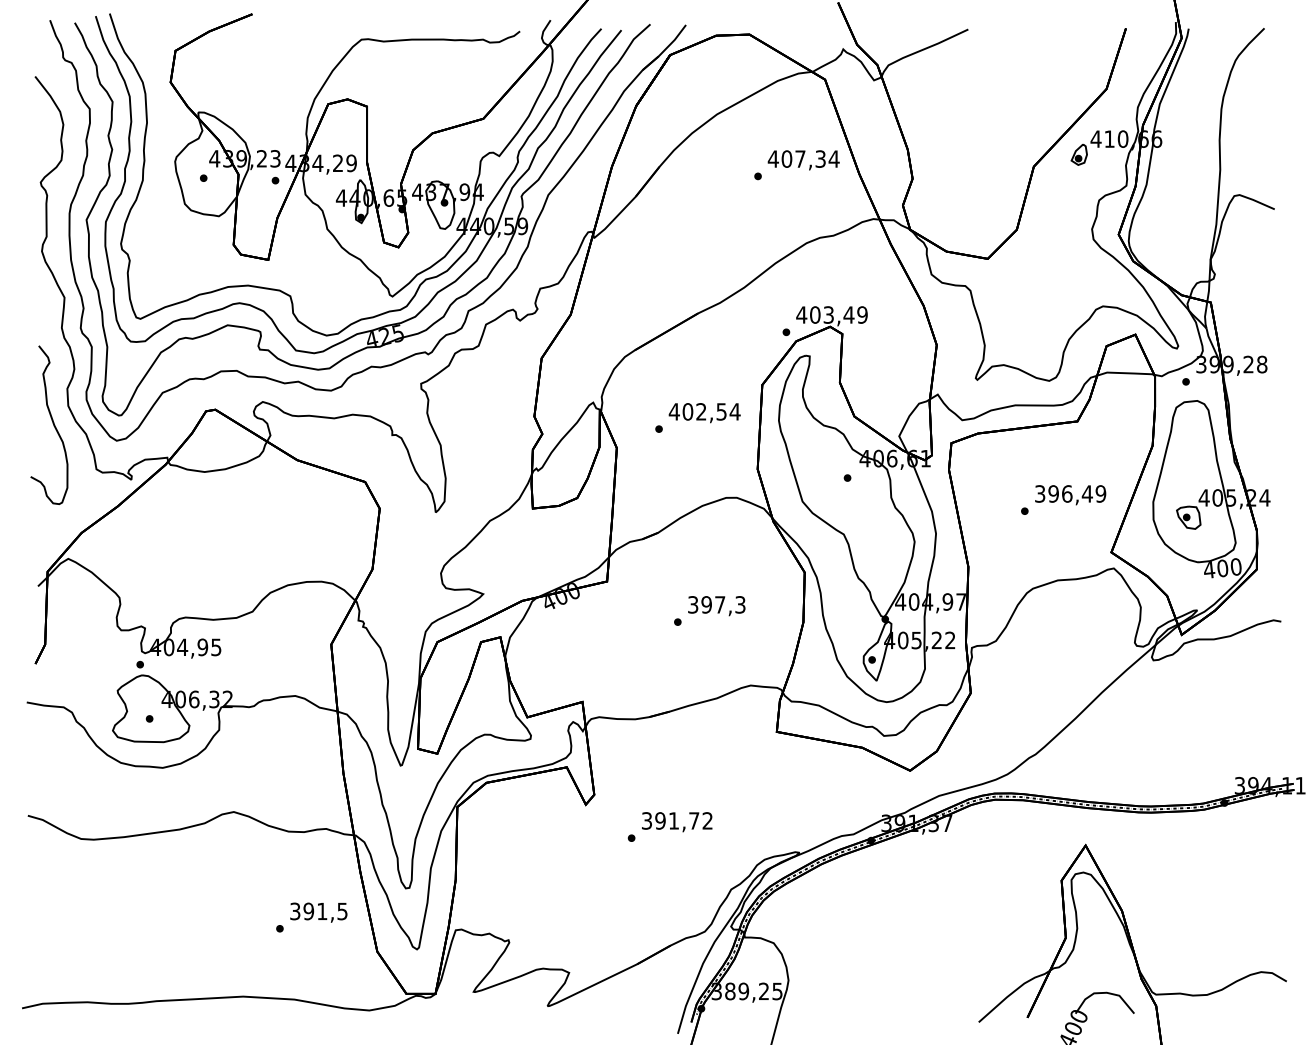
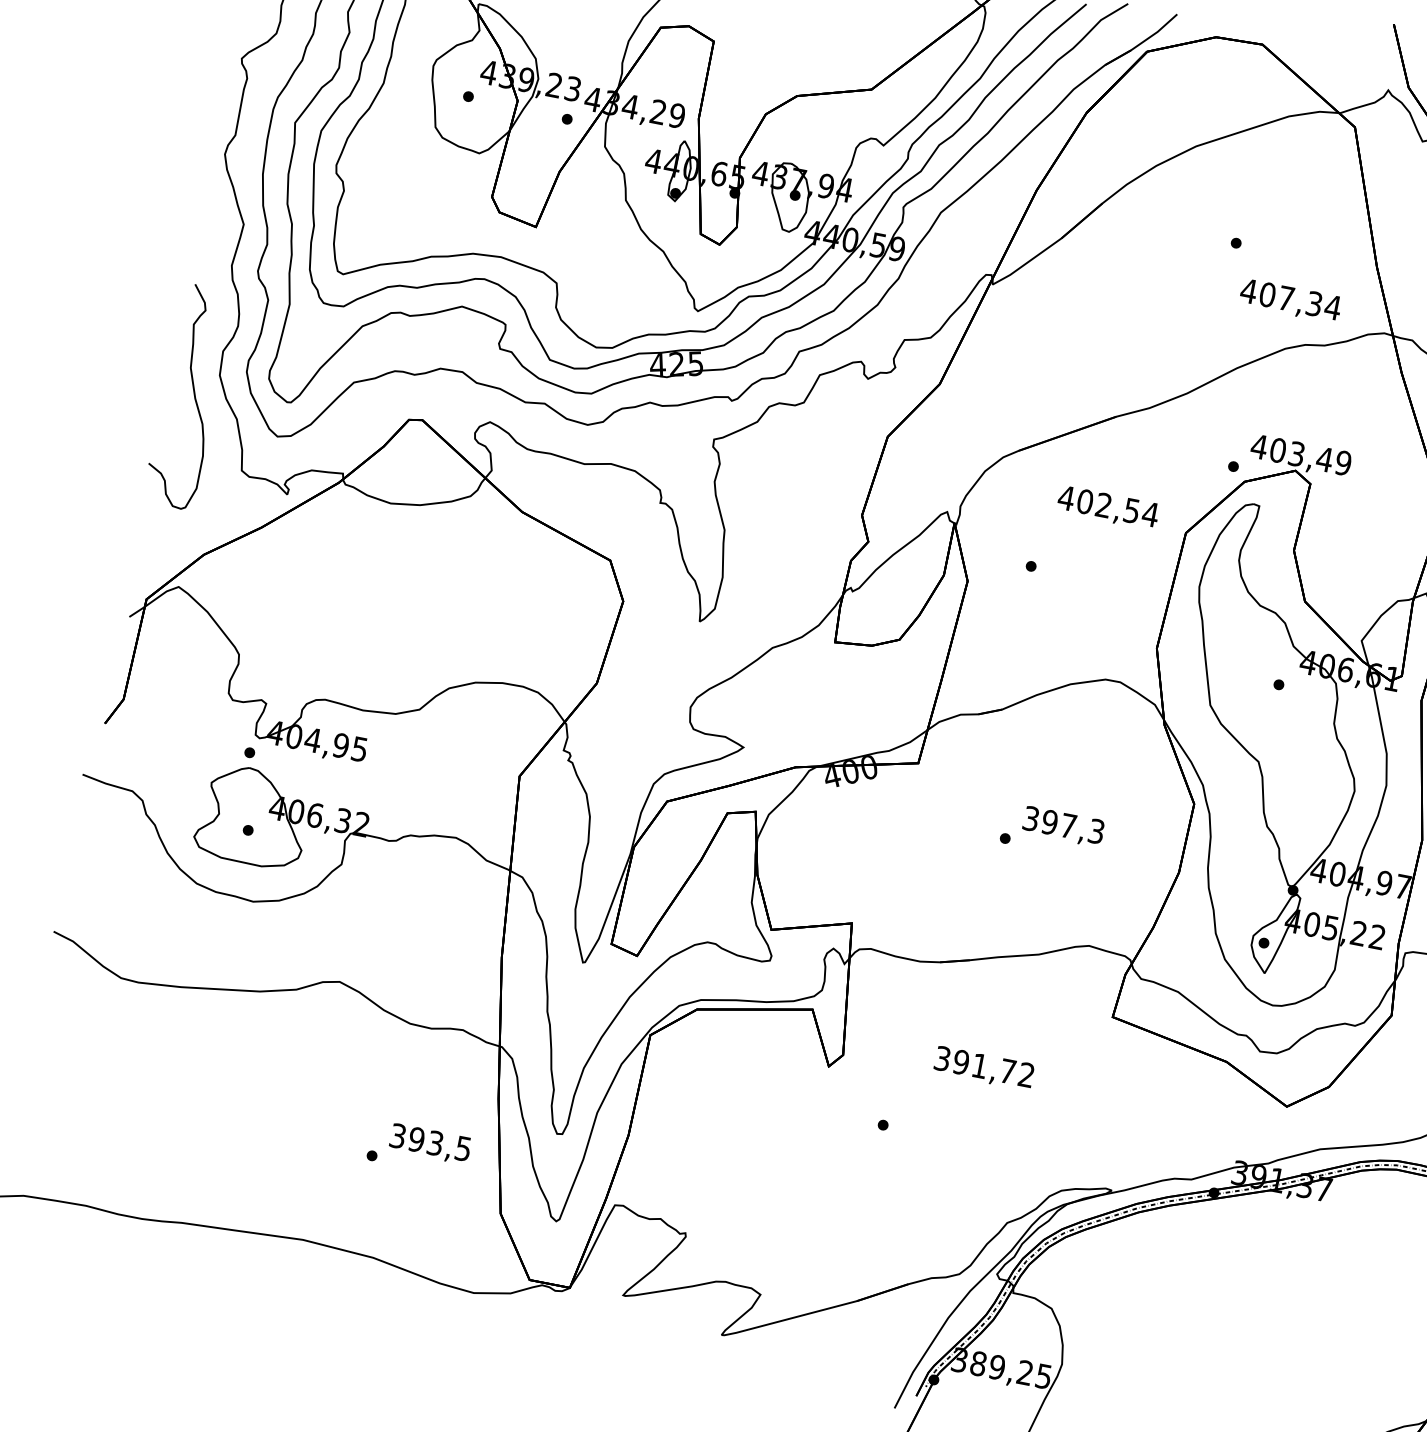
text: (803, 160) -> (1290, 301), moved
text: (704, 413) -> (1107, 508), moved
text: (677, 822) -> (984, 1069), moved
text: (322, 911) -> (435, 1143), 391,5 -> 393,5

